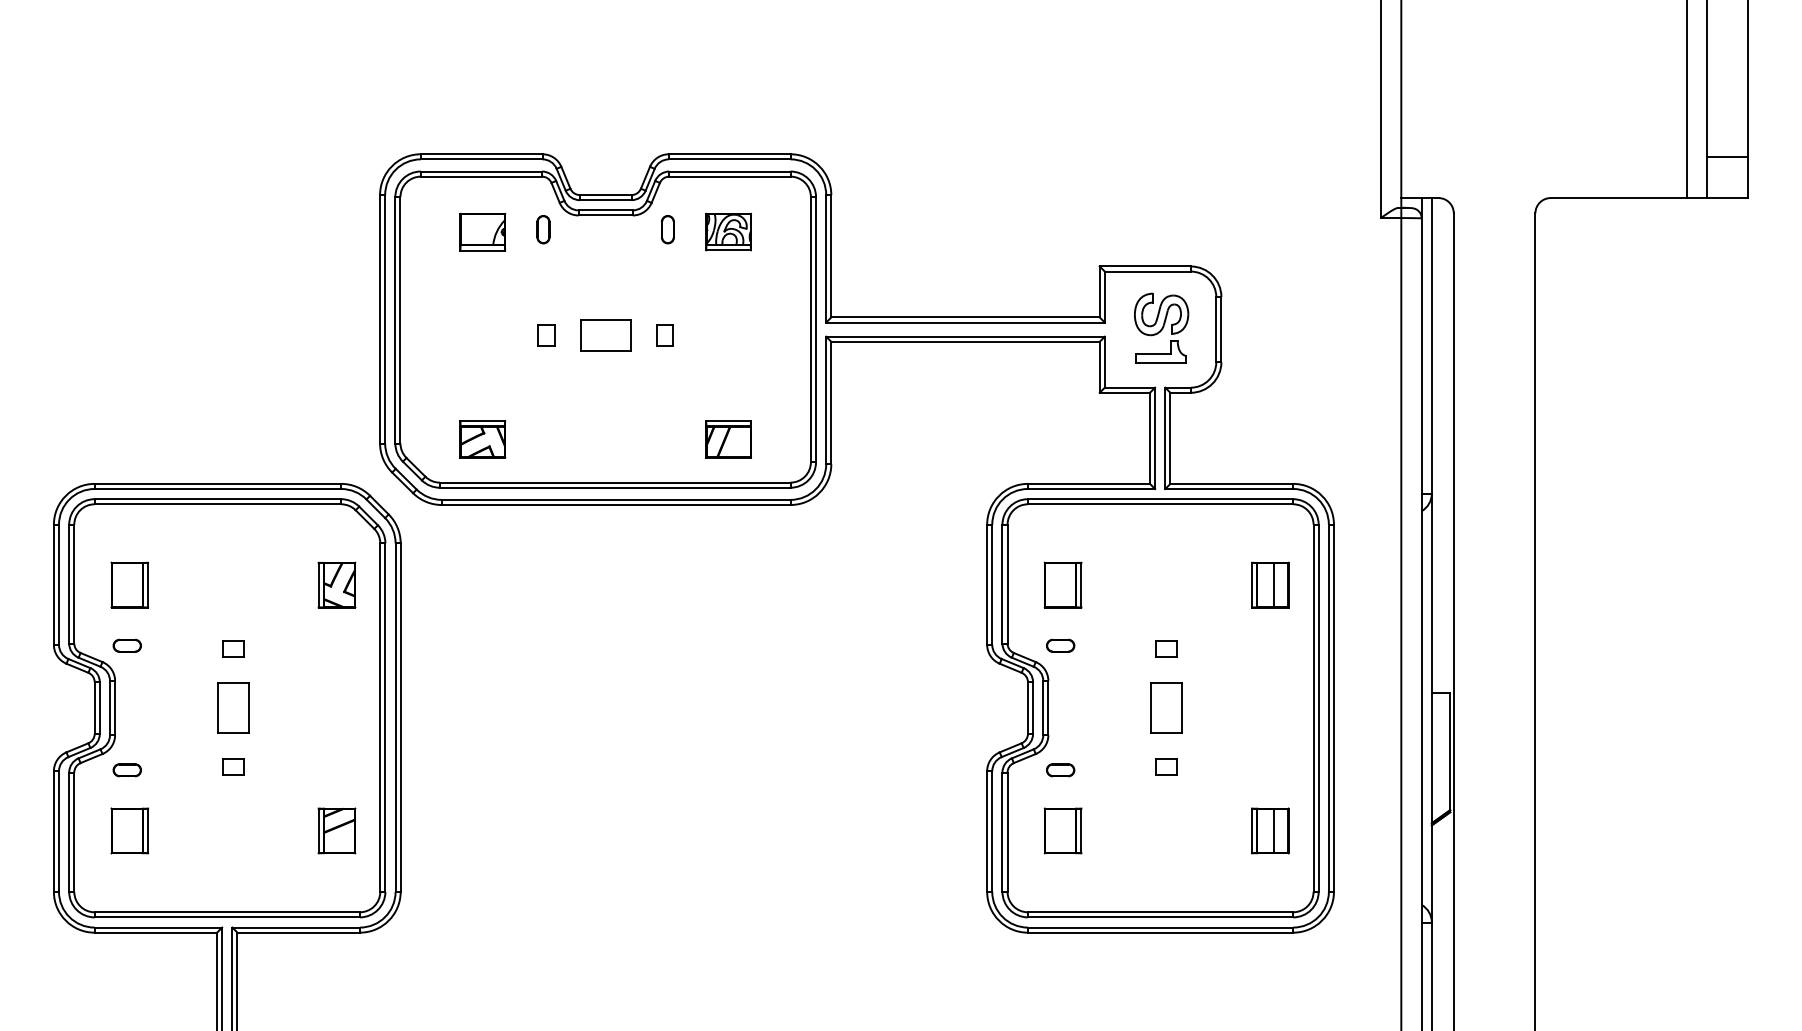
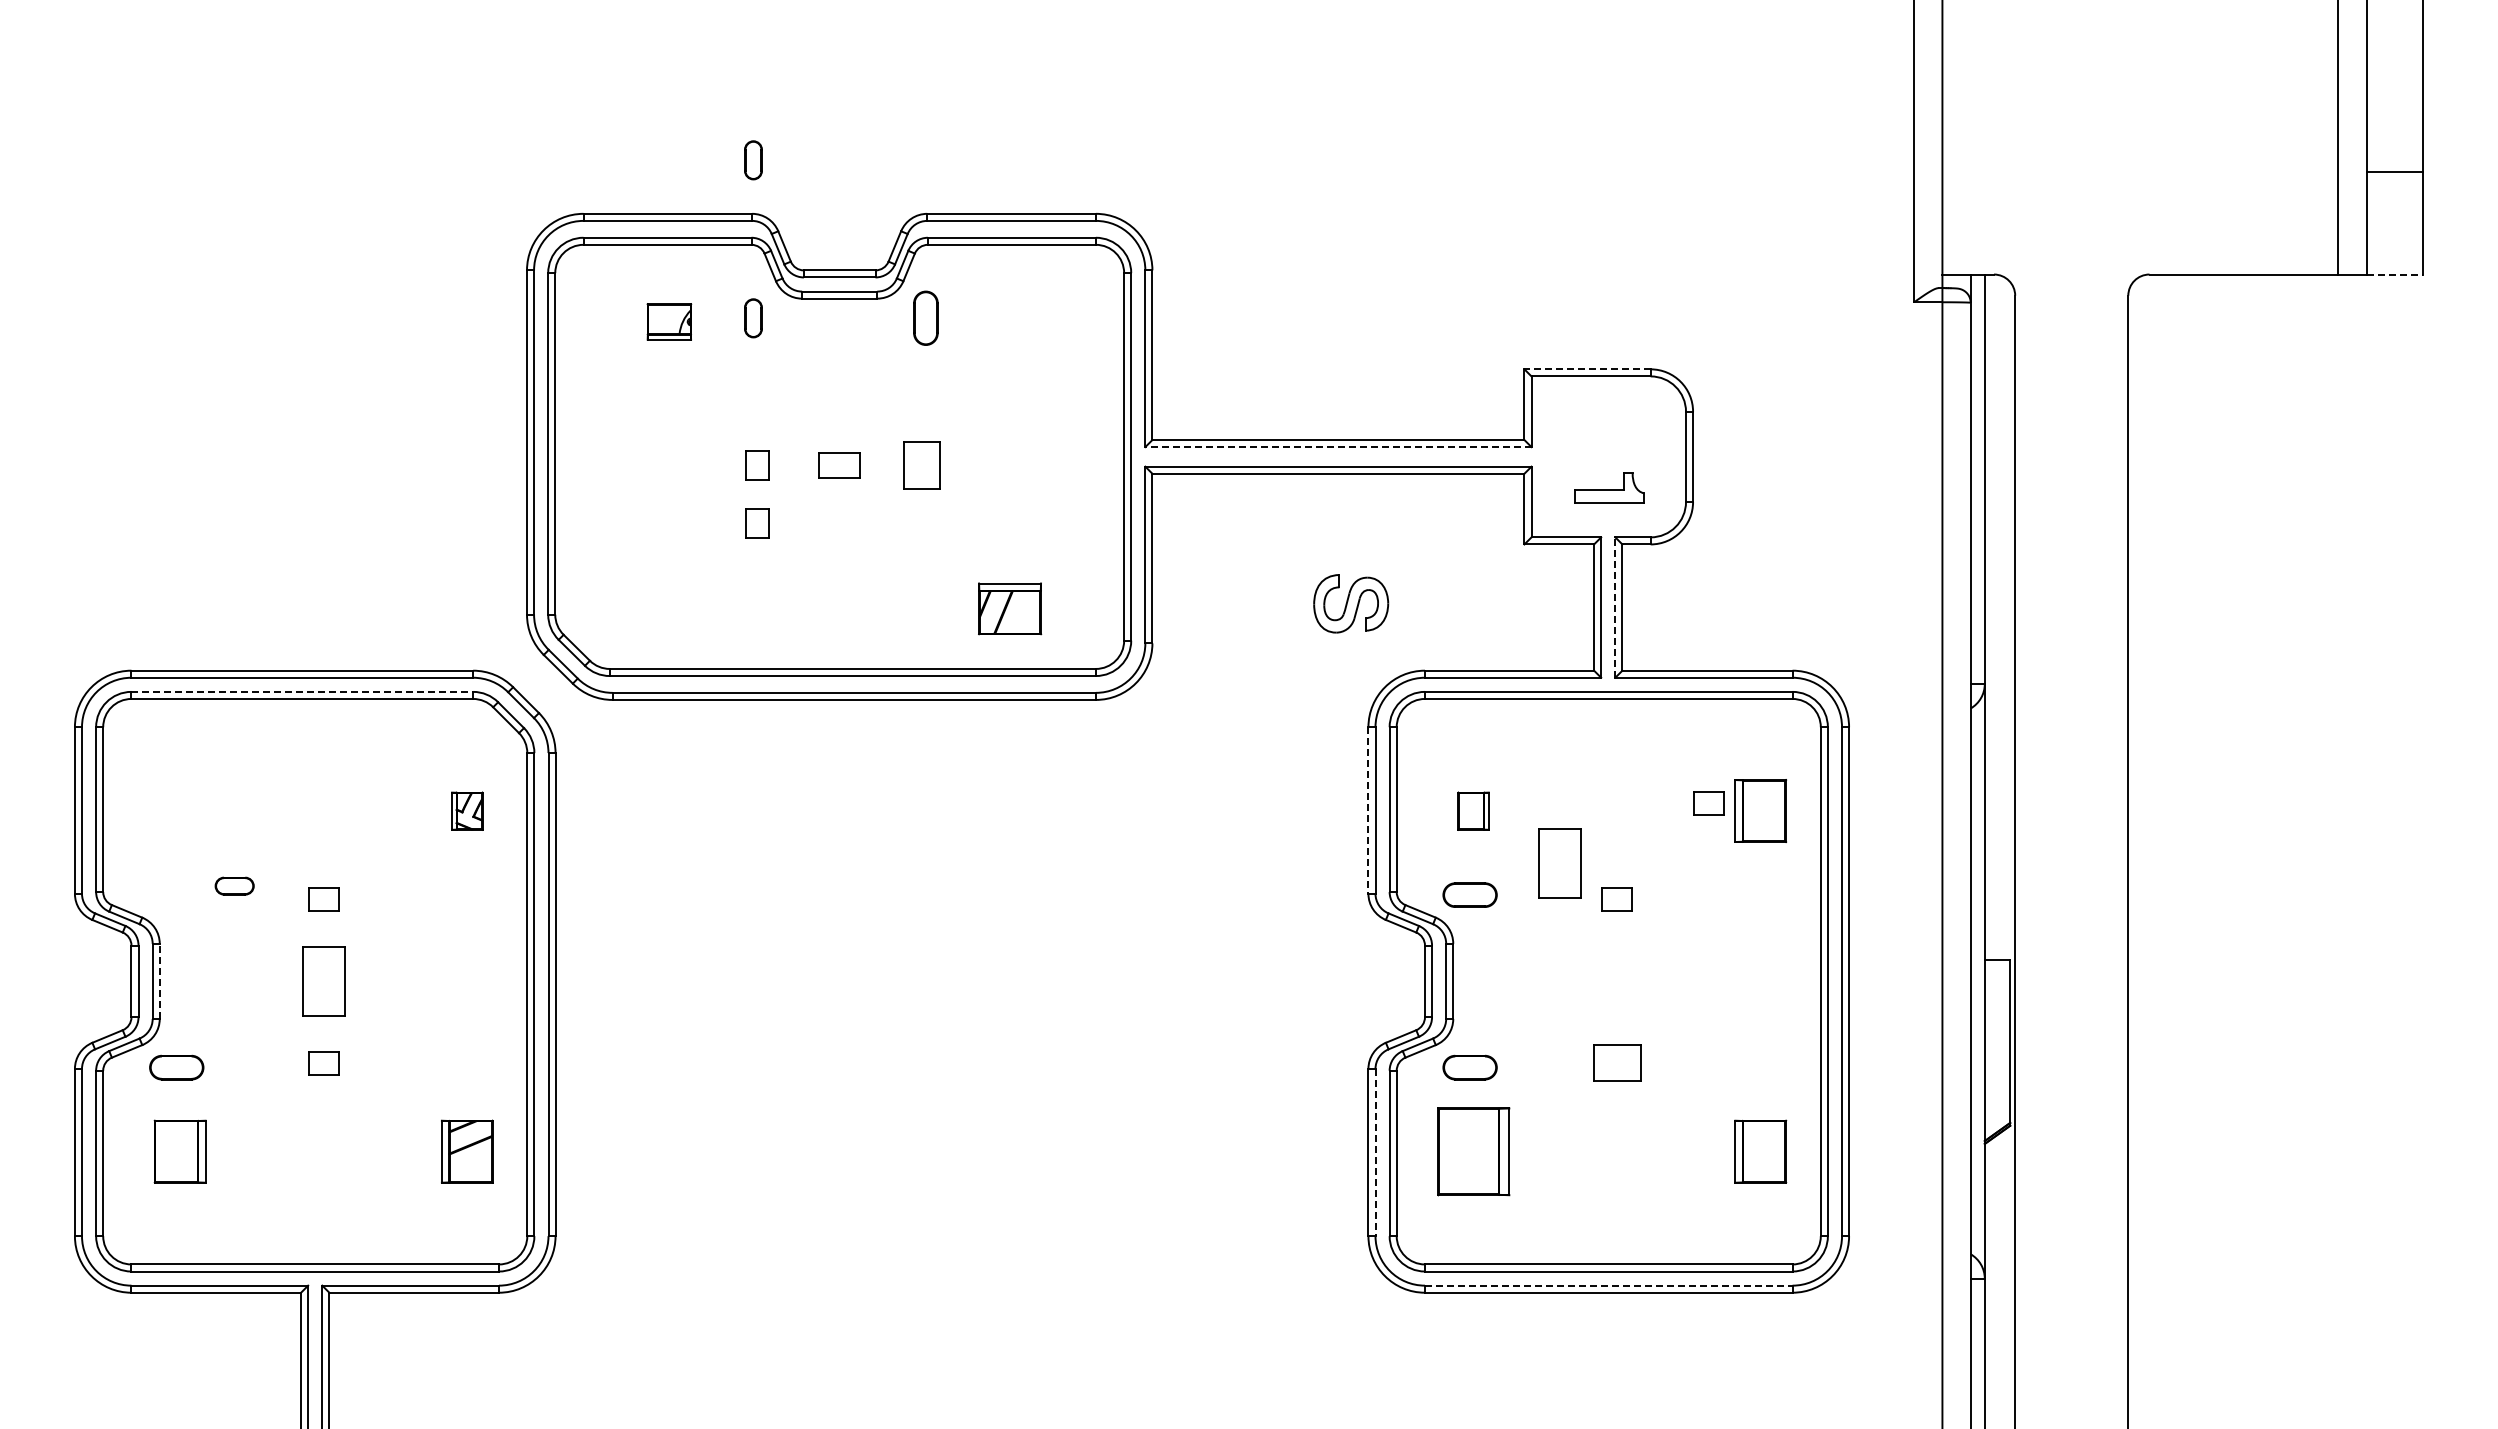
part: (543, 115) -> (753, 160), added
line: (1727, 156) -> (2394, 171), moved
line: (1728, 198) -> (2395, 274), solid -> dashed
part: (667, 229) -> (925, 318), size x1.4
part: (482, 231) -> (669, 321), size x0.7
part: (728, 231) -> (1010, 321), removed
line: (1145, 266) -> (1587, 369), solid -> dashed
part: (1161, 314) -> (1351, 603), moved
line: (964, 322) -> (1337, 447), solid -> dashed
part: (605, 335) -> (839, 465), size x0.6
part: (664, 335) -> (921, 465), size x1.6
part: (546, 377) -> (757, 523), added
line: (1165, 438) -> (1615, 607), solid -> dashed
part: (482, 439) -> (669, 608), removed
line: (218, 498) -> (302, 691), solid -> dashed
part: (1232, 579) -> (1708, 803), added
part: (129, 584) -> (179, 810), removed
line: (1273, 584) -> (1765, 810), removed
part: (337, 585) -> (467, 811), size x0.6
line: (987, 585) -> (1368, 811), solid -> dashed
part: (1062, 585) -> (1473, 811), size x0.6
part: (127, 645) -> (234, 885), moved
part: (1060, 645) -> (1470, 894), size x1.4
line: (114, 708) -> (159, 981), solid -> dashed
part: (1166, 708) -> (1559, 863), moved
part: (1166, 767) -> (1616, 1063), size x1.6
part: (127, 770) -> (176, 1067), size x1.4
part: (1060, 770) -> (1470, 1067), size x1.4
part: (1062, 830) -> (1473, 1151), size x1.4
line: (1273, 830) -> (1765, 1151), removed
line: (992, 831) -> (1375, 1152), solid -> dashed
line: (1160, 927) -> (1608, 1285), solid -> dashed

